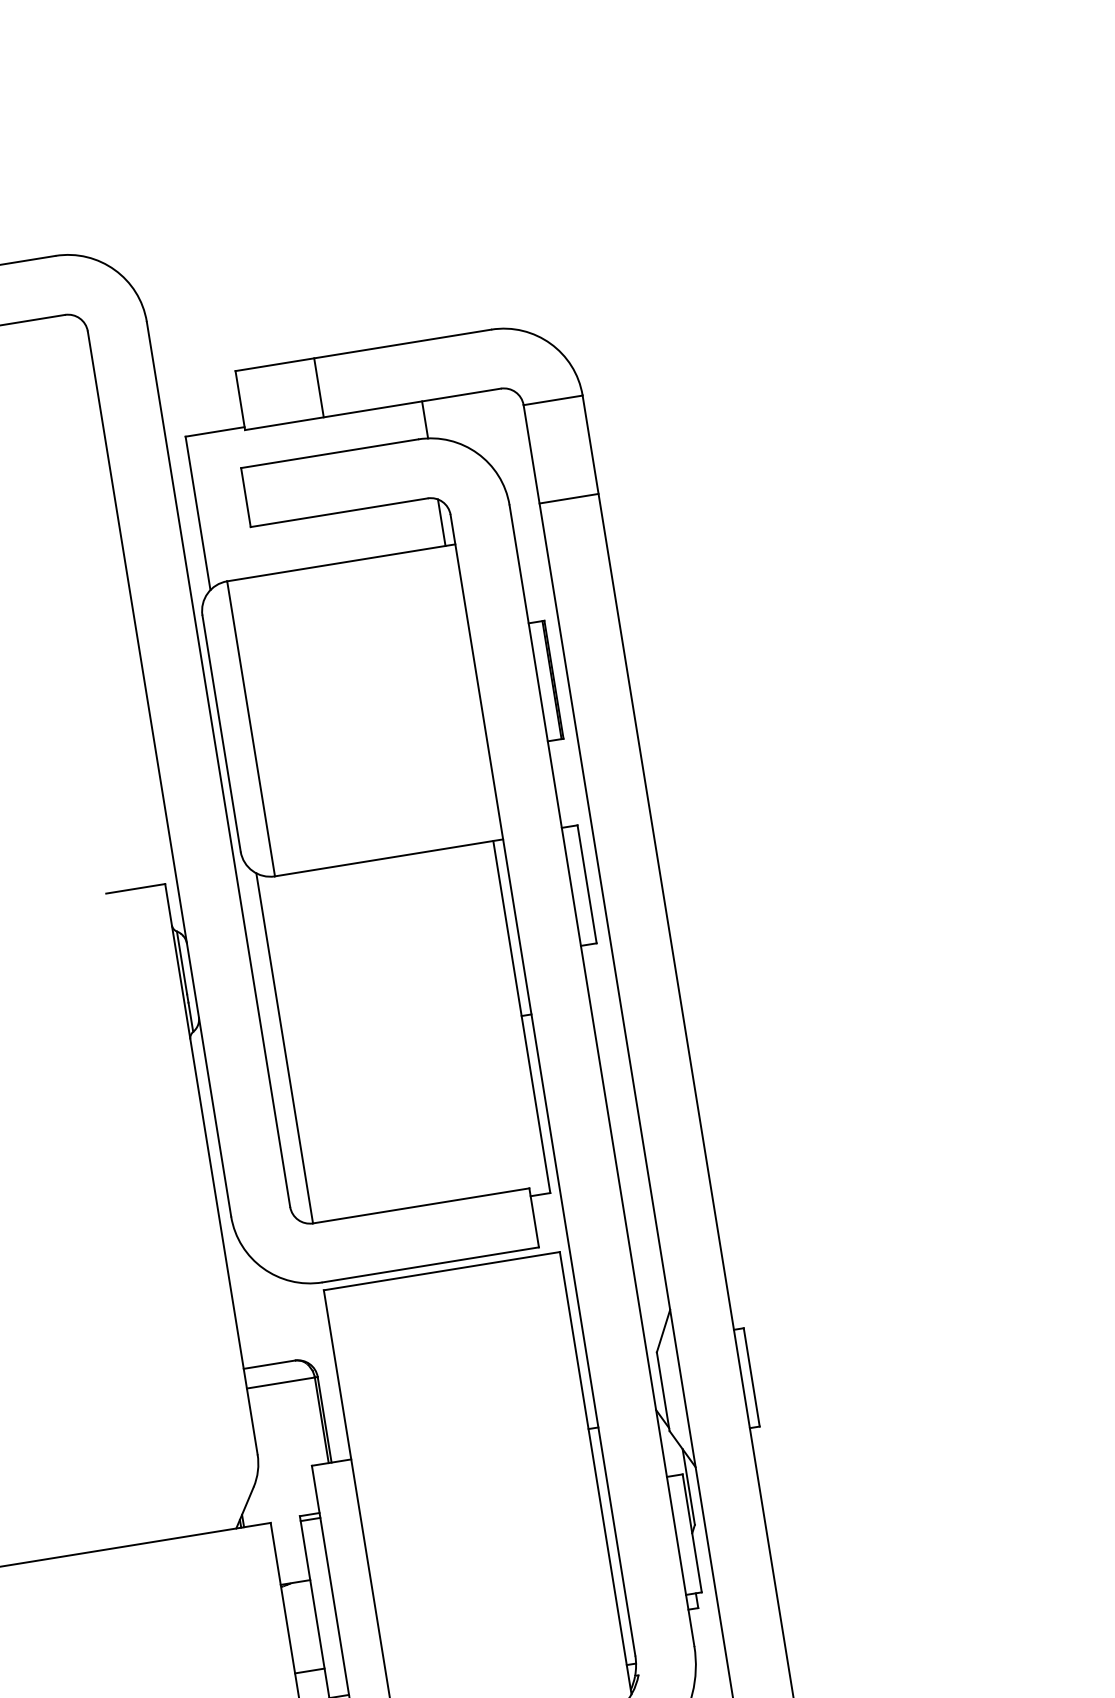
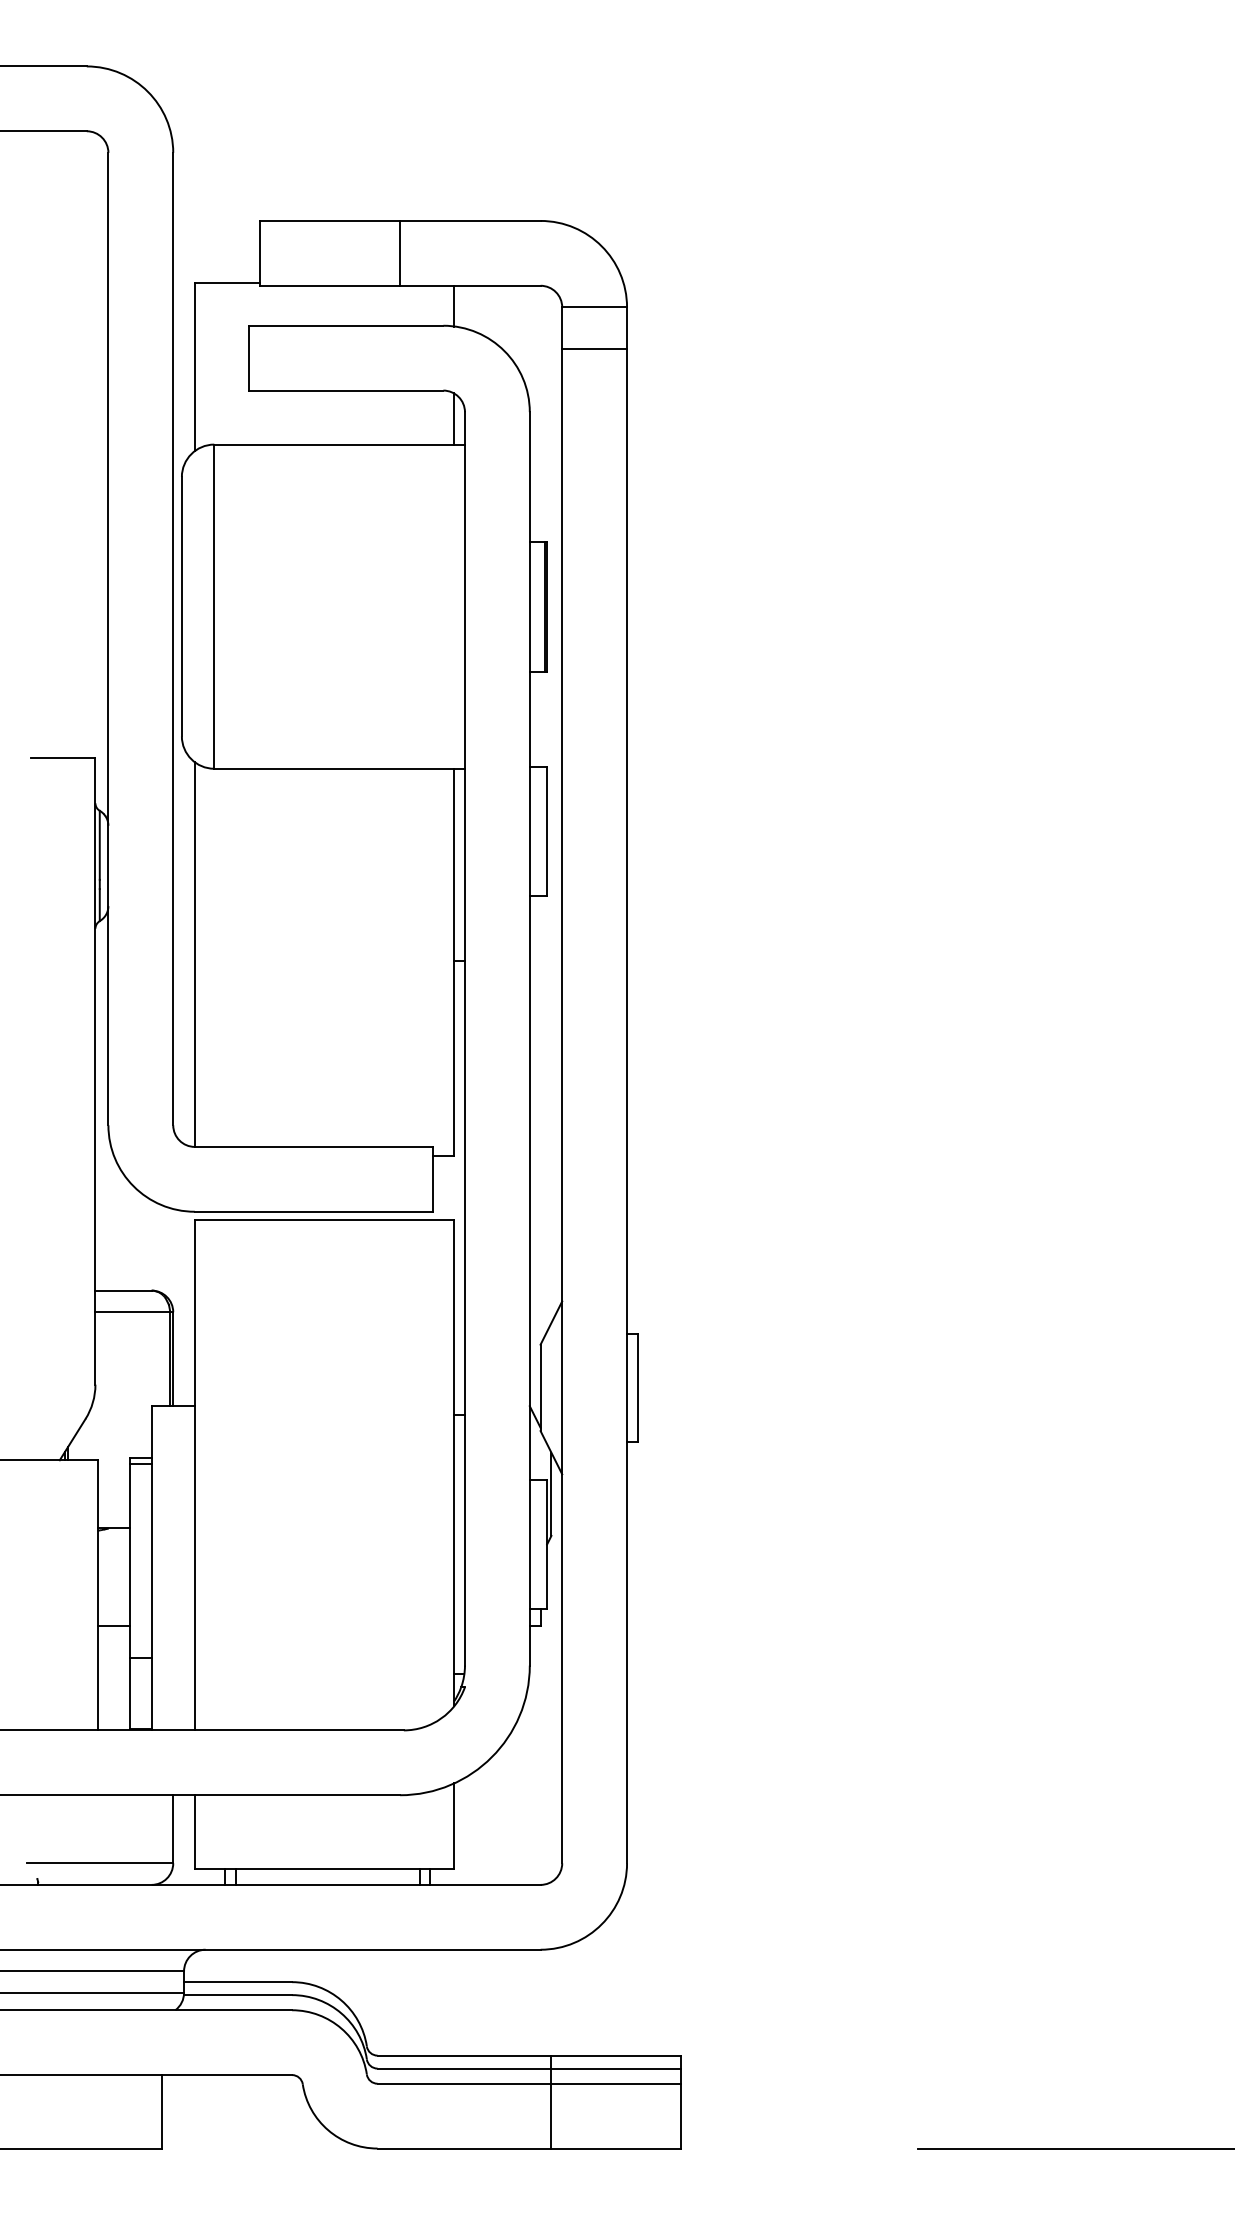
line: (319, 386) -> (400, 252), moved
line: (568, 498) -> (594, 349), moved

